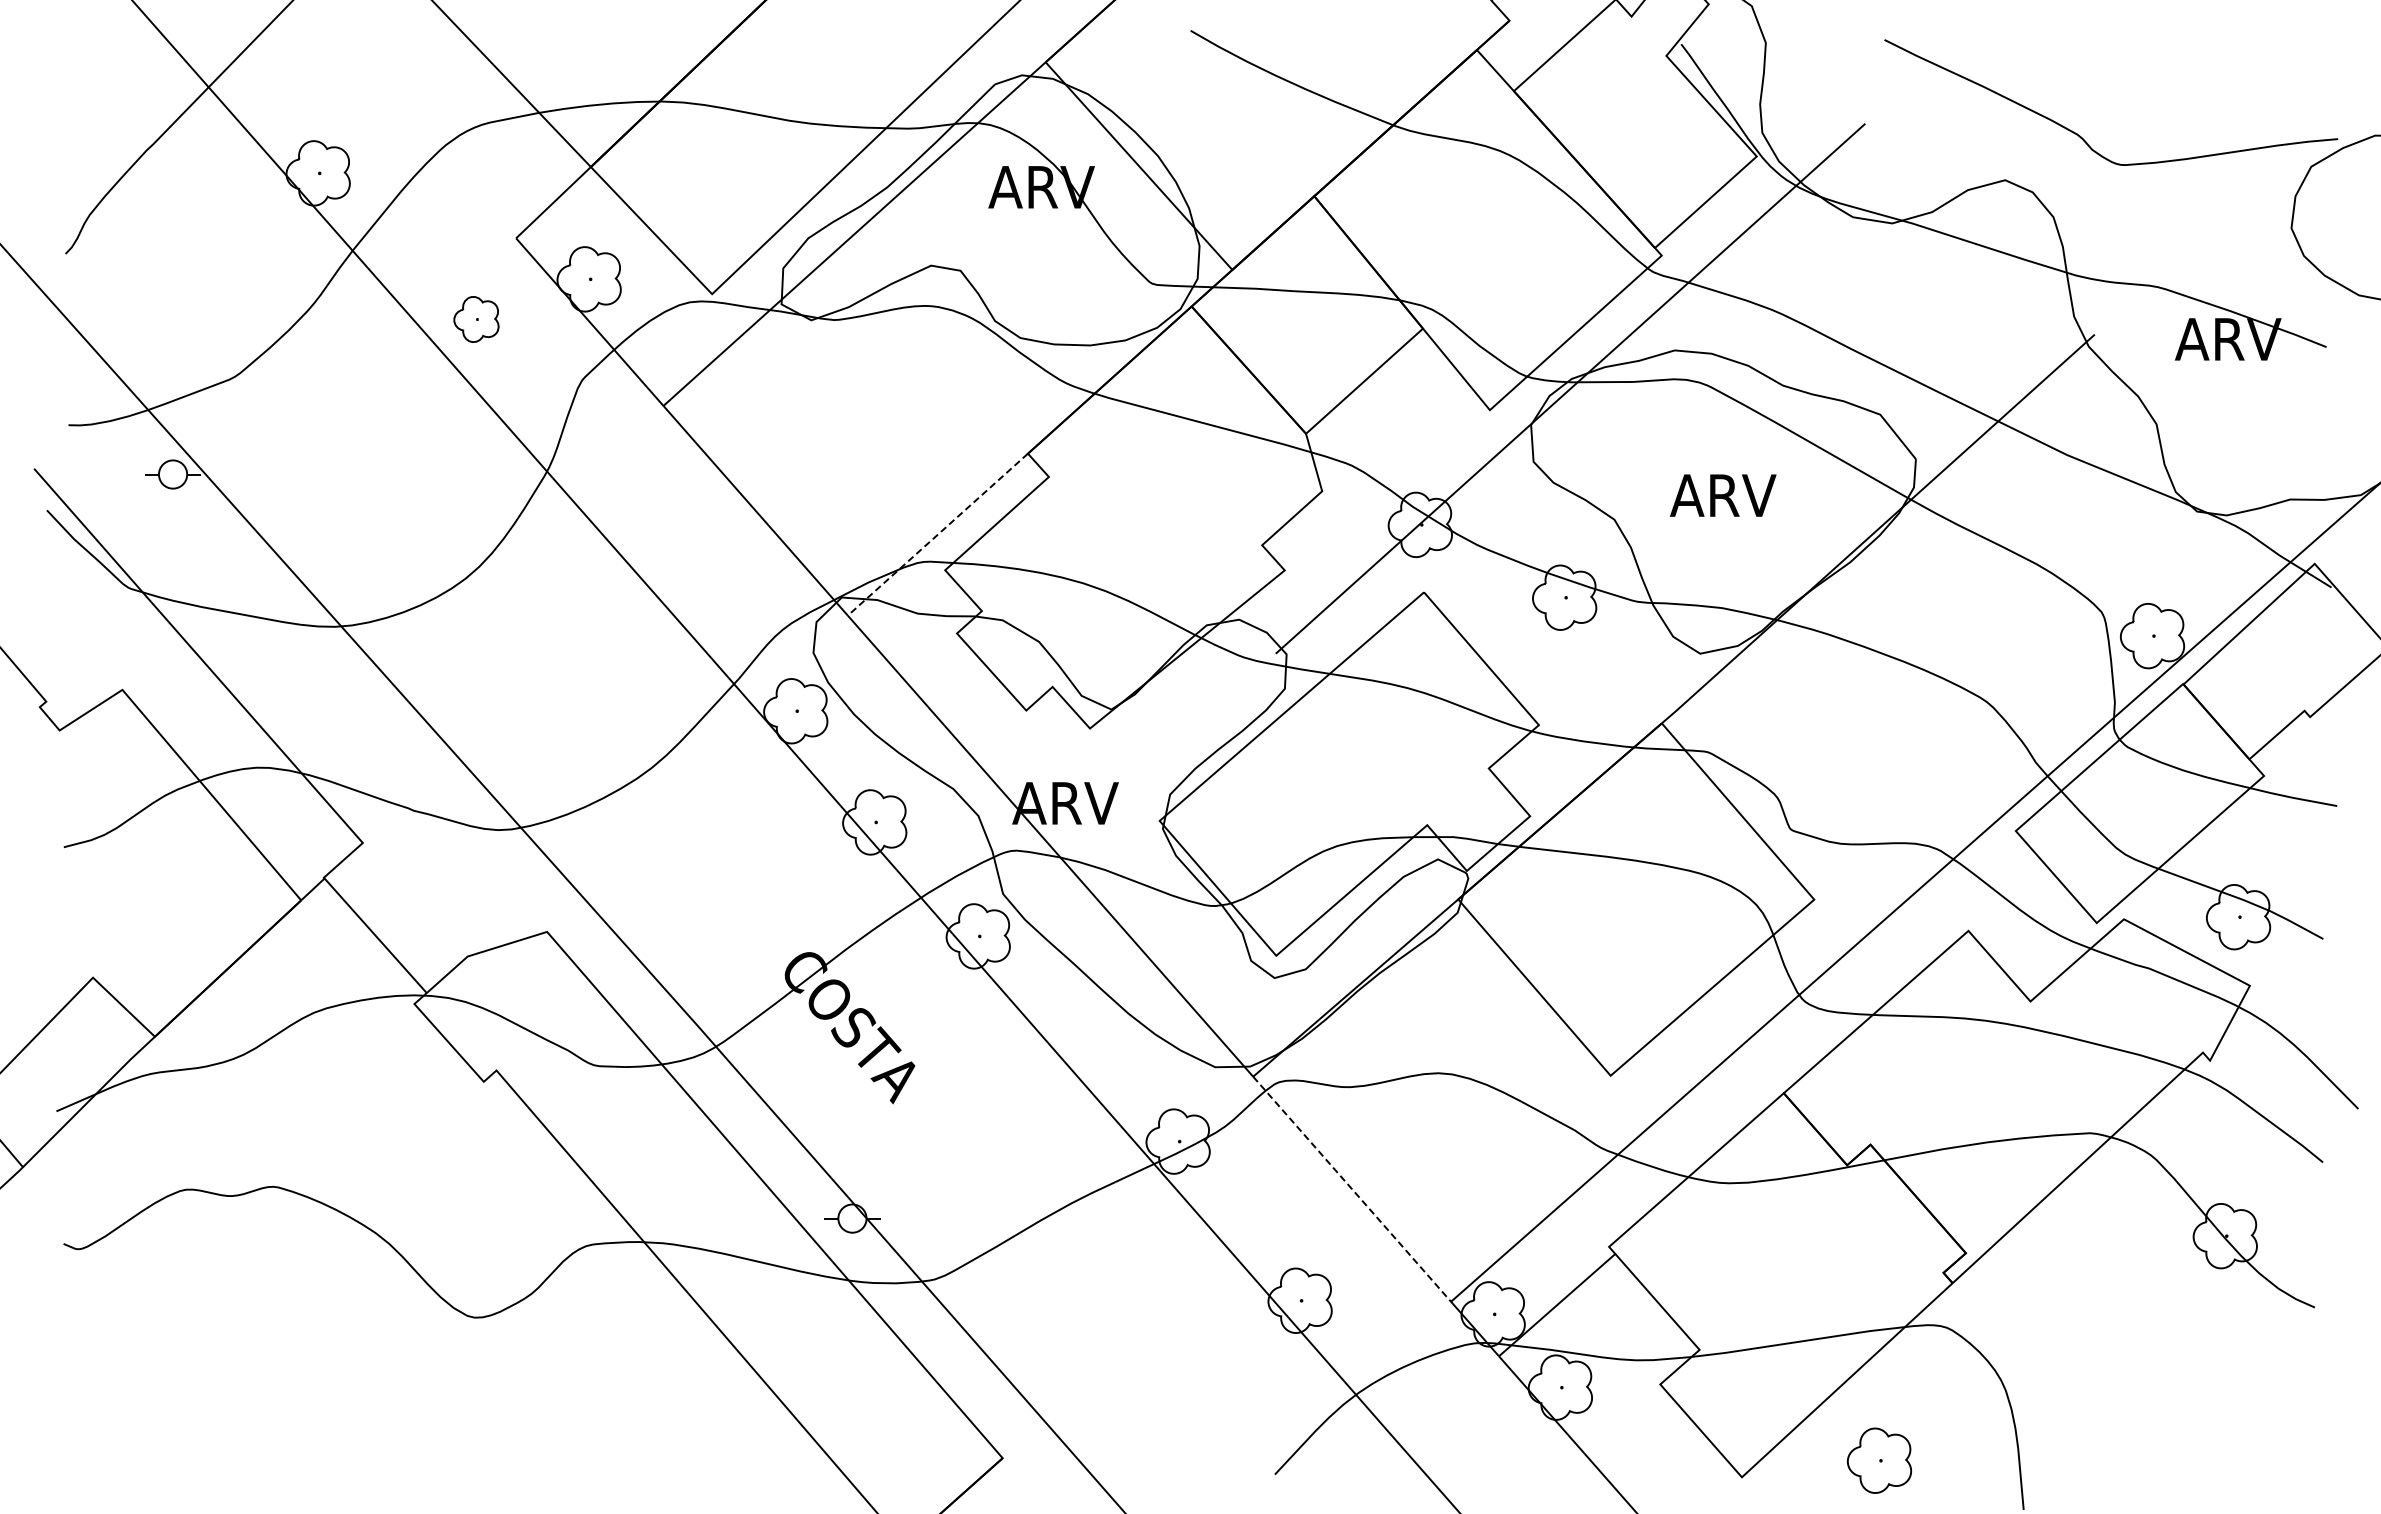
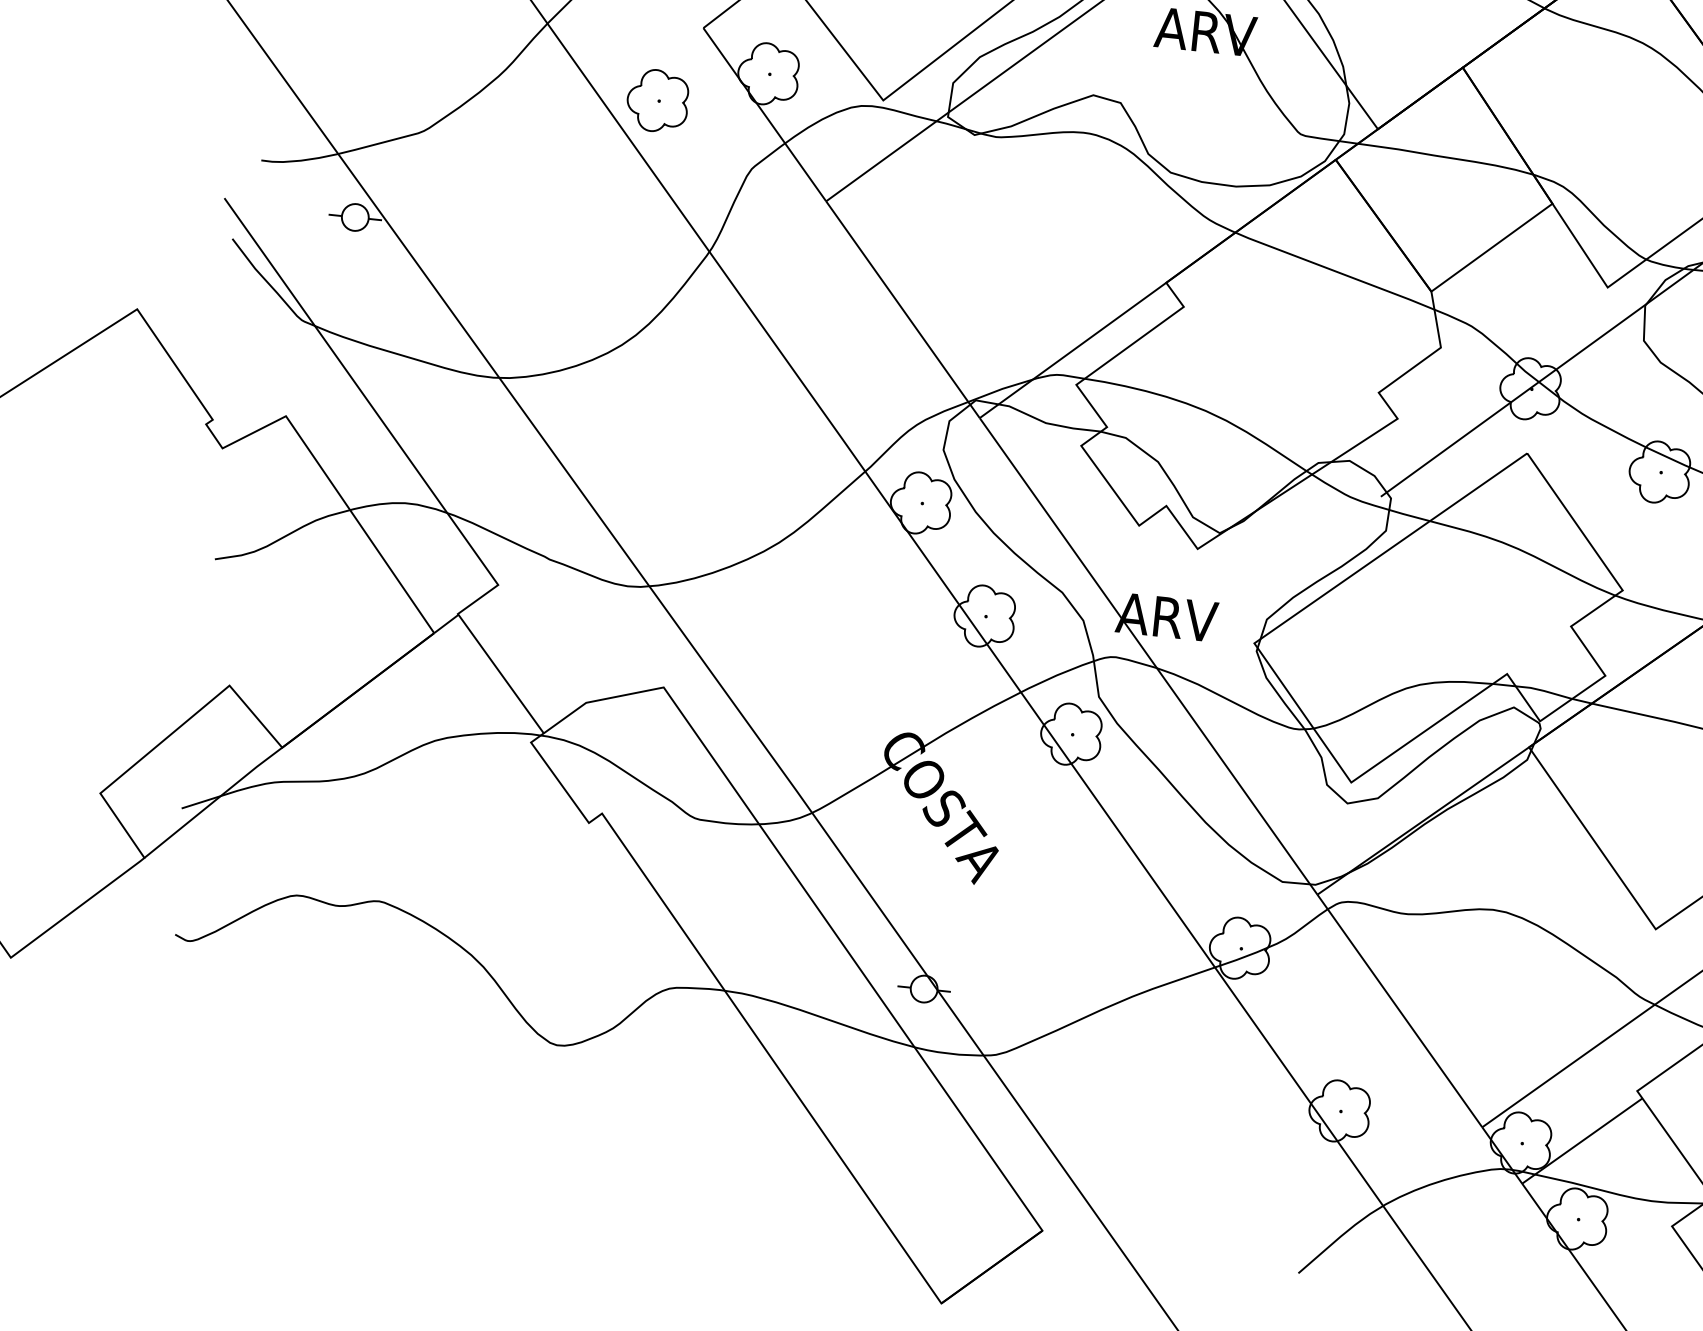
part: (476, 319) -> (657, 100), size x1.43
line: (937, 534) -> (1072, 350), dashed -> solid
line: (1352, 1189) -> (1400, 1011), dashed -> solid

